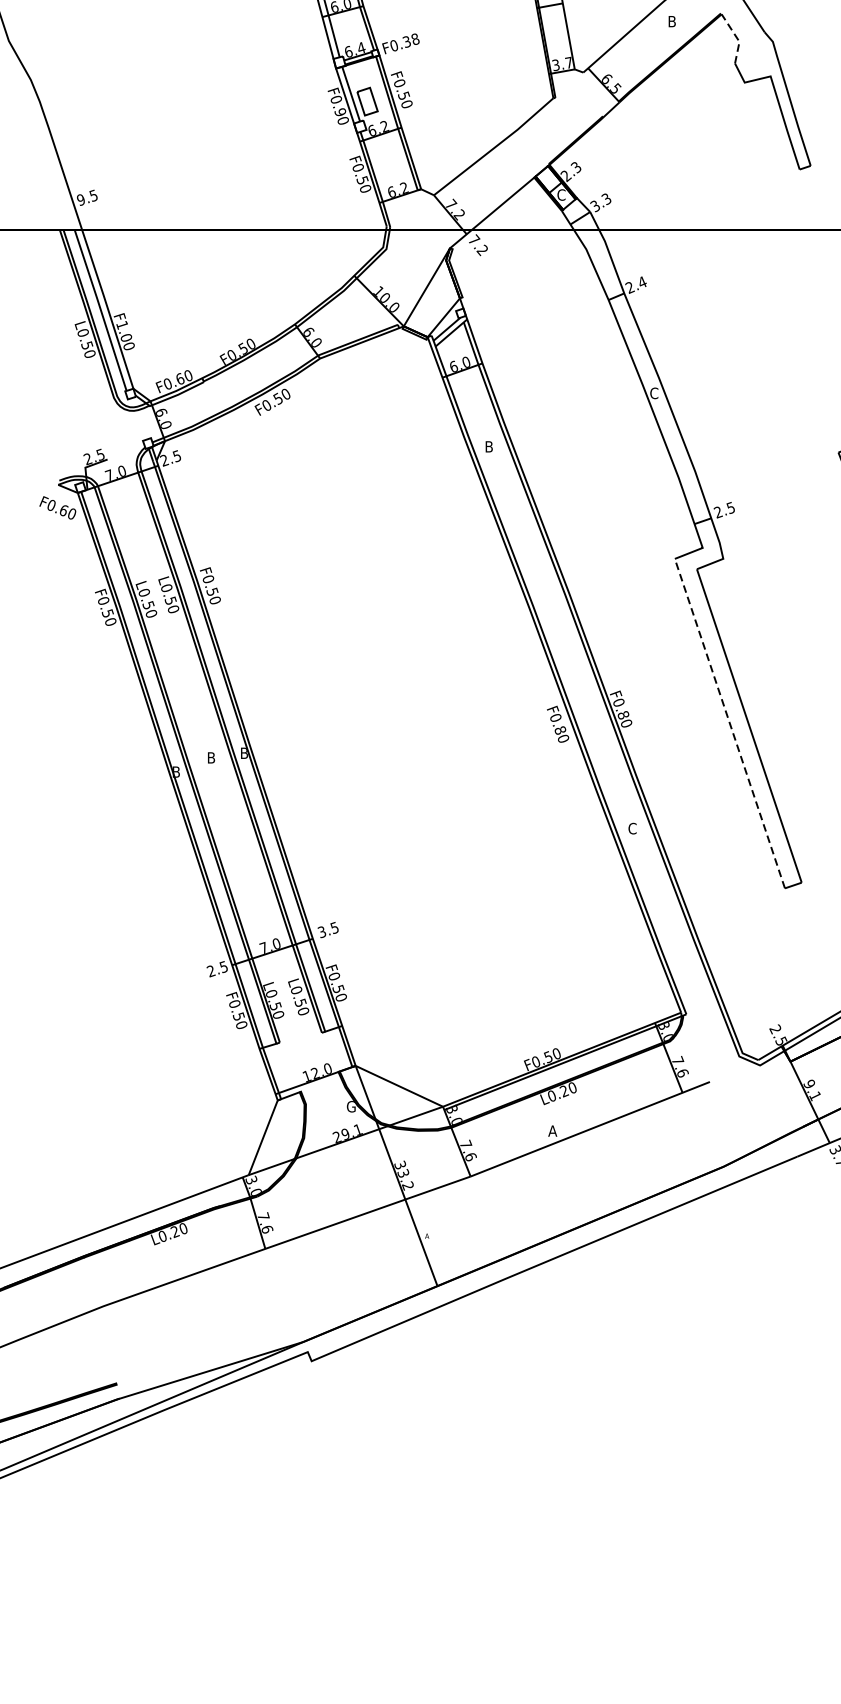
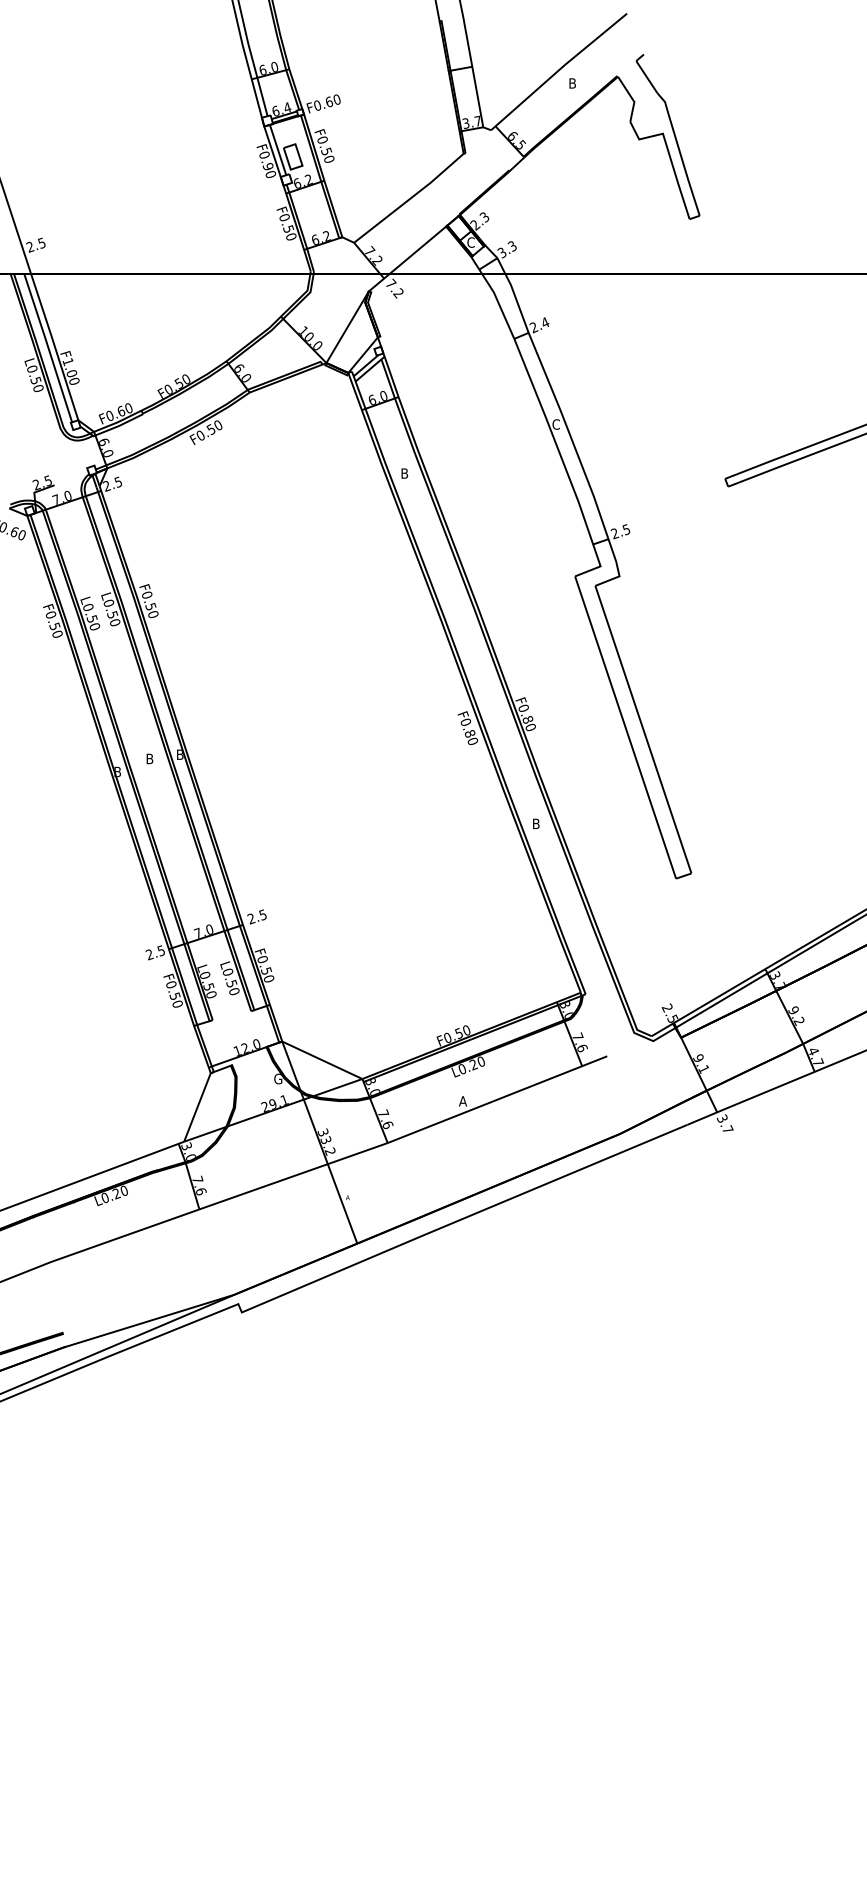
line: (736, 36) -> (631, 97), dashed -> solid
text: (410, 40) -> (332, 100), F0.38 -> F0.60
text: (81, 200) -> (30, 247), 9.5 -> 2.5
line: (729, 723) -> (625, 727), dashed -> solid
text: (631, 828) -> (535, 823), C -> B
text: (322, 931) -> (251, 918), 3.5 -> 2.5

